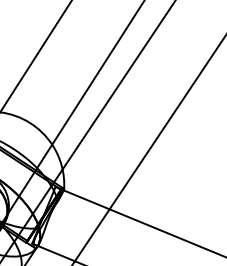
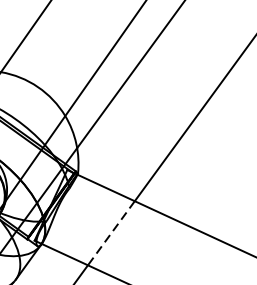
line: (92, 235) -> (111, 233), solid -> dashed

